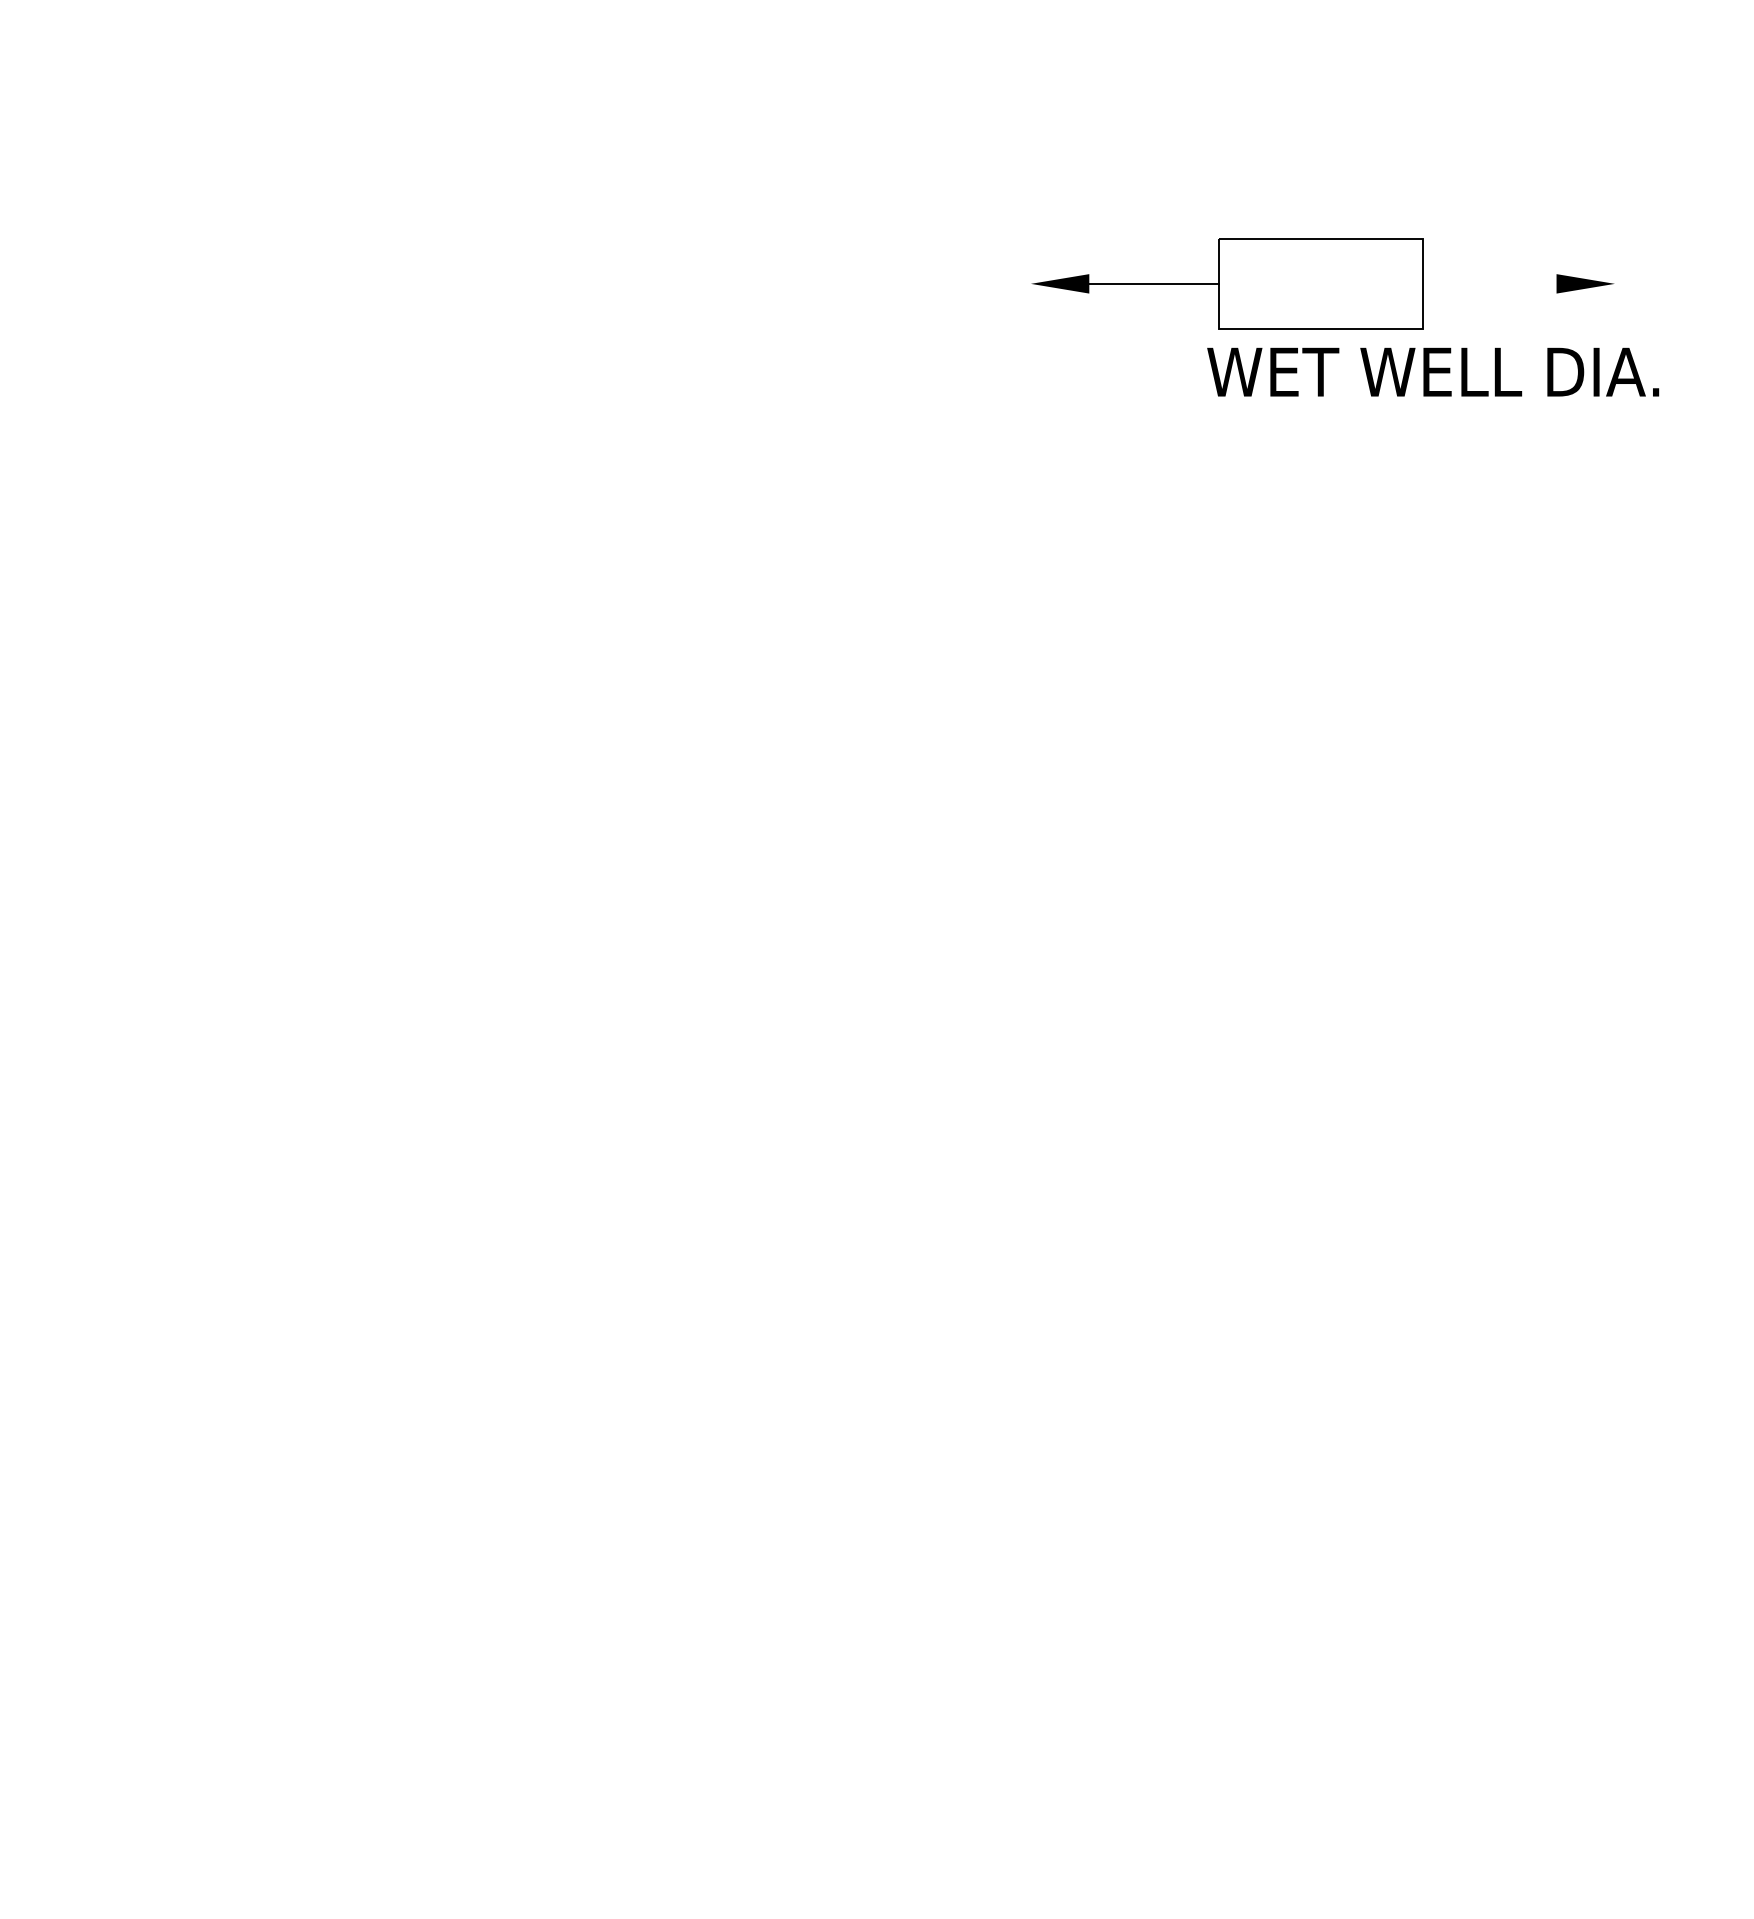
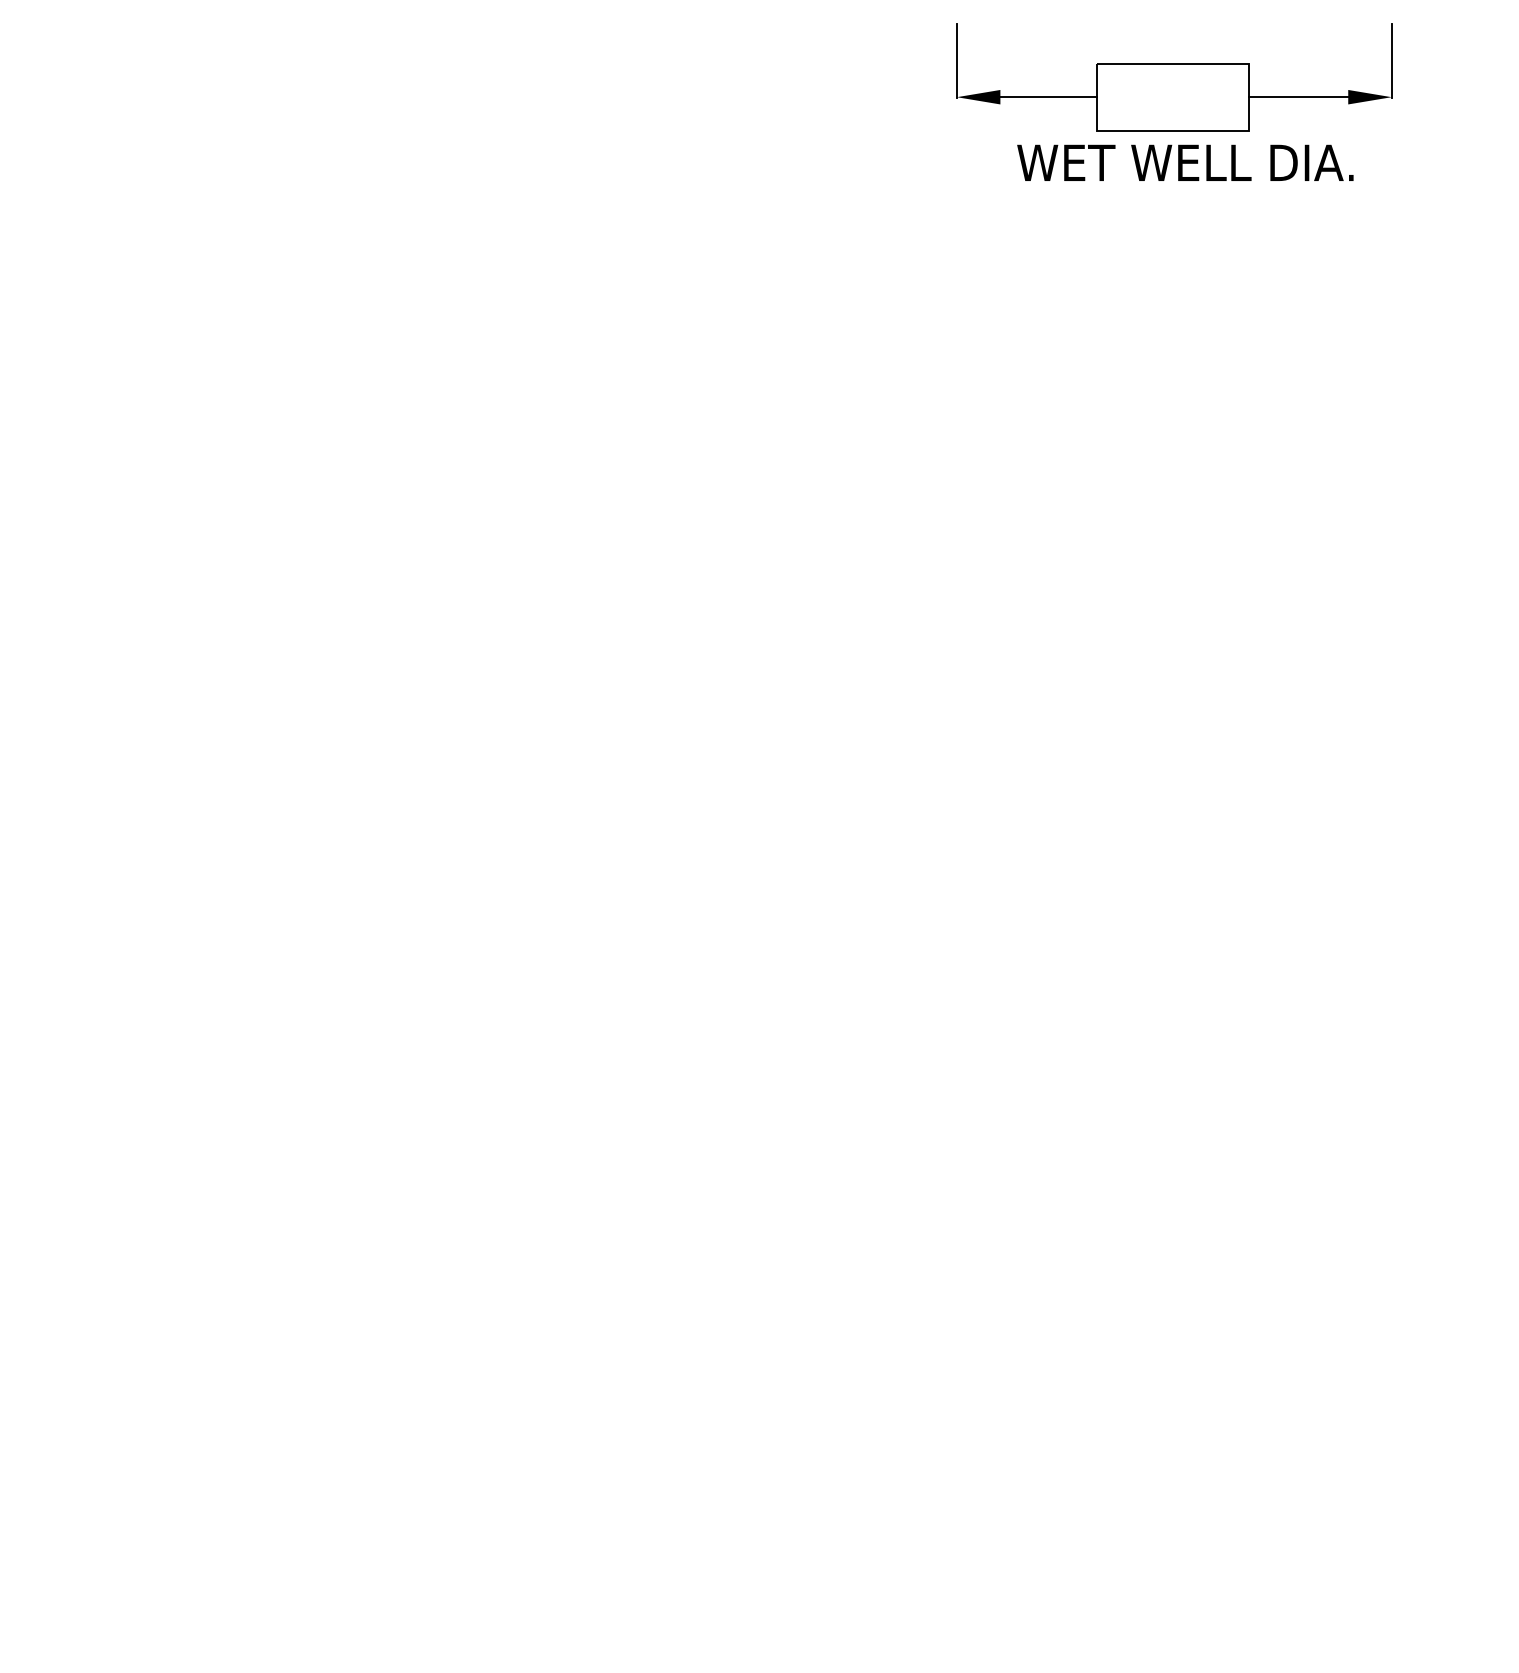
line: (1030, 235) -> (956, 61), added
line: (1614, 235) -> (1391, 61), added
line: (1489, 284) -> (1298, 97), added
text: (1433, 371) -> (1185, 162), moved

